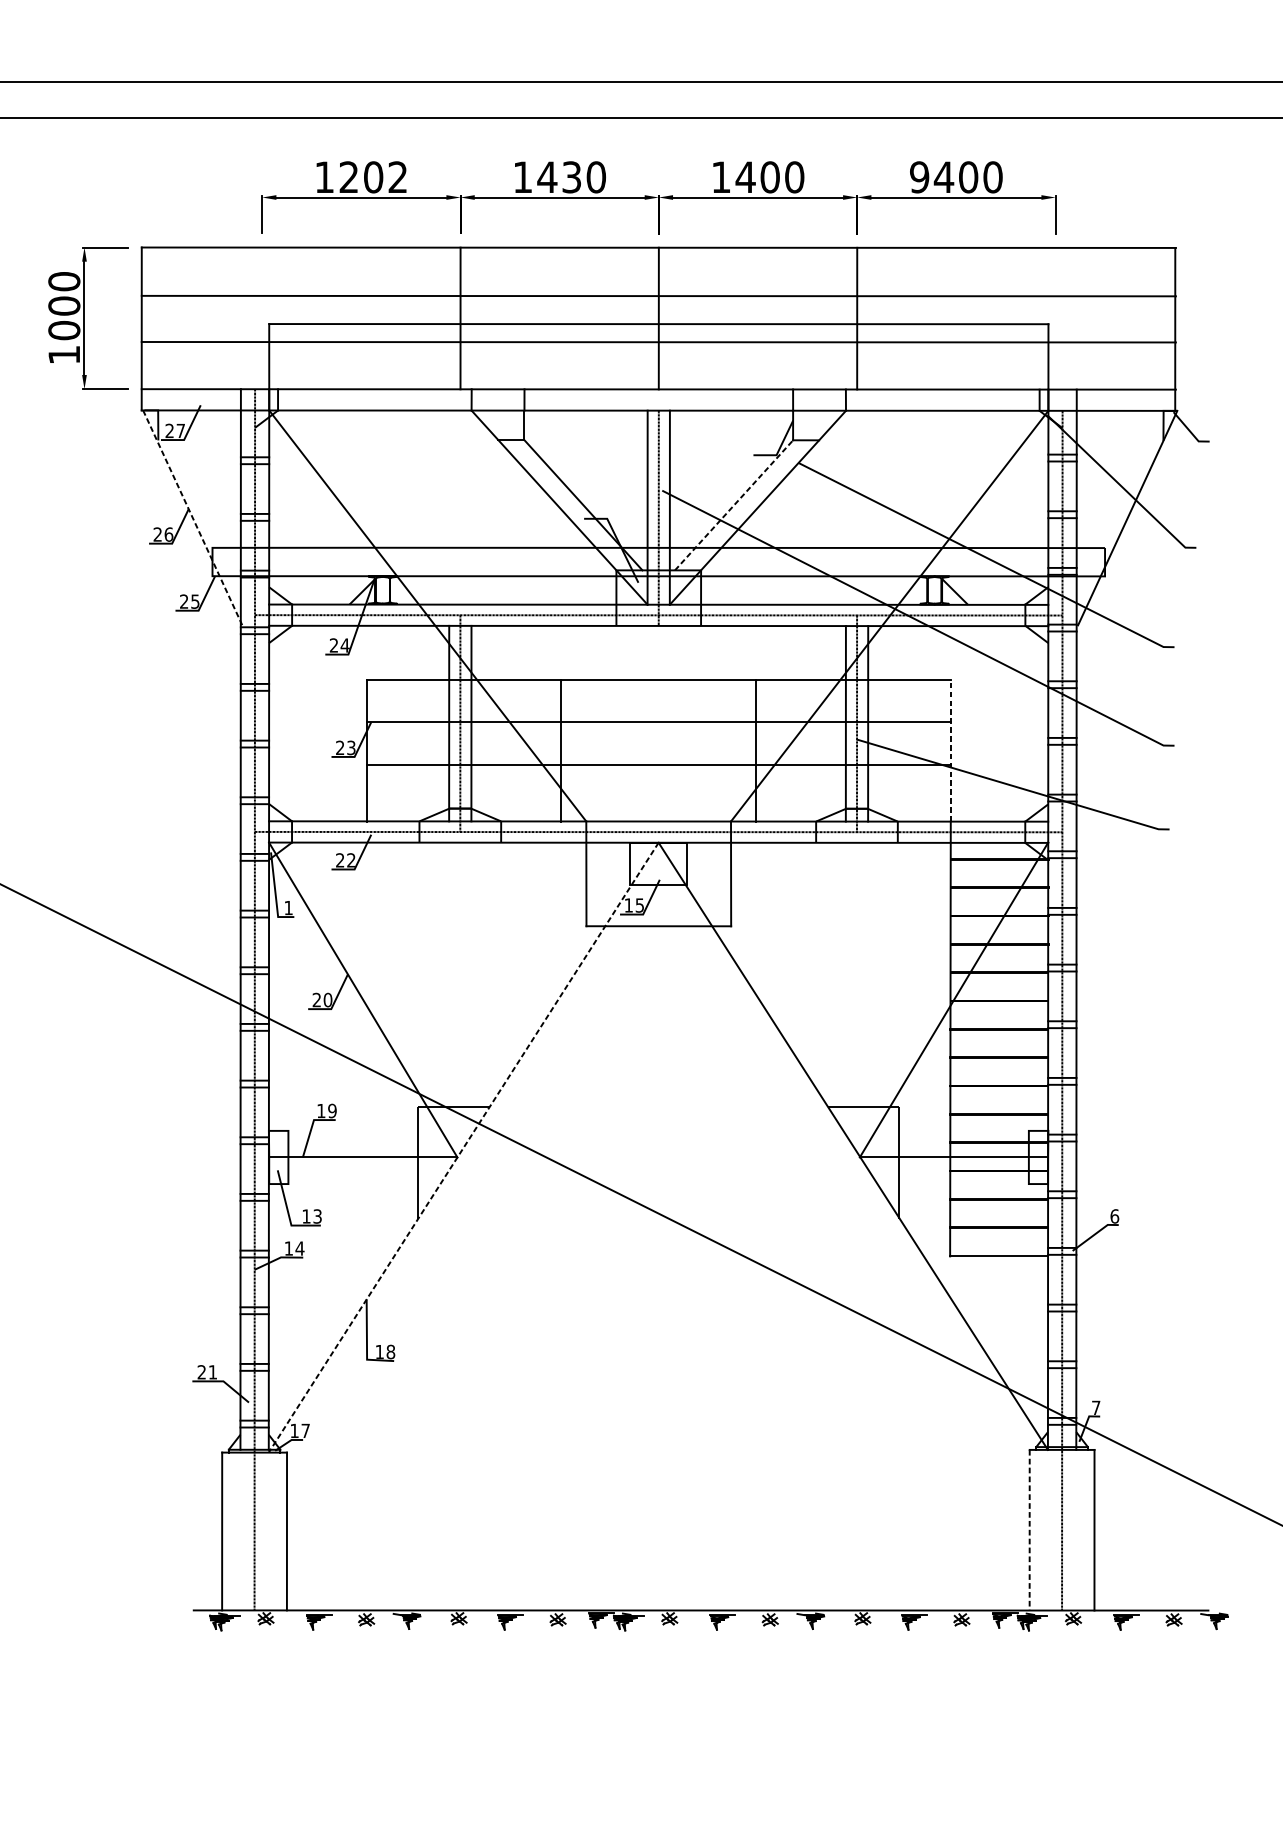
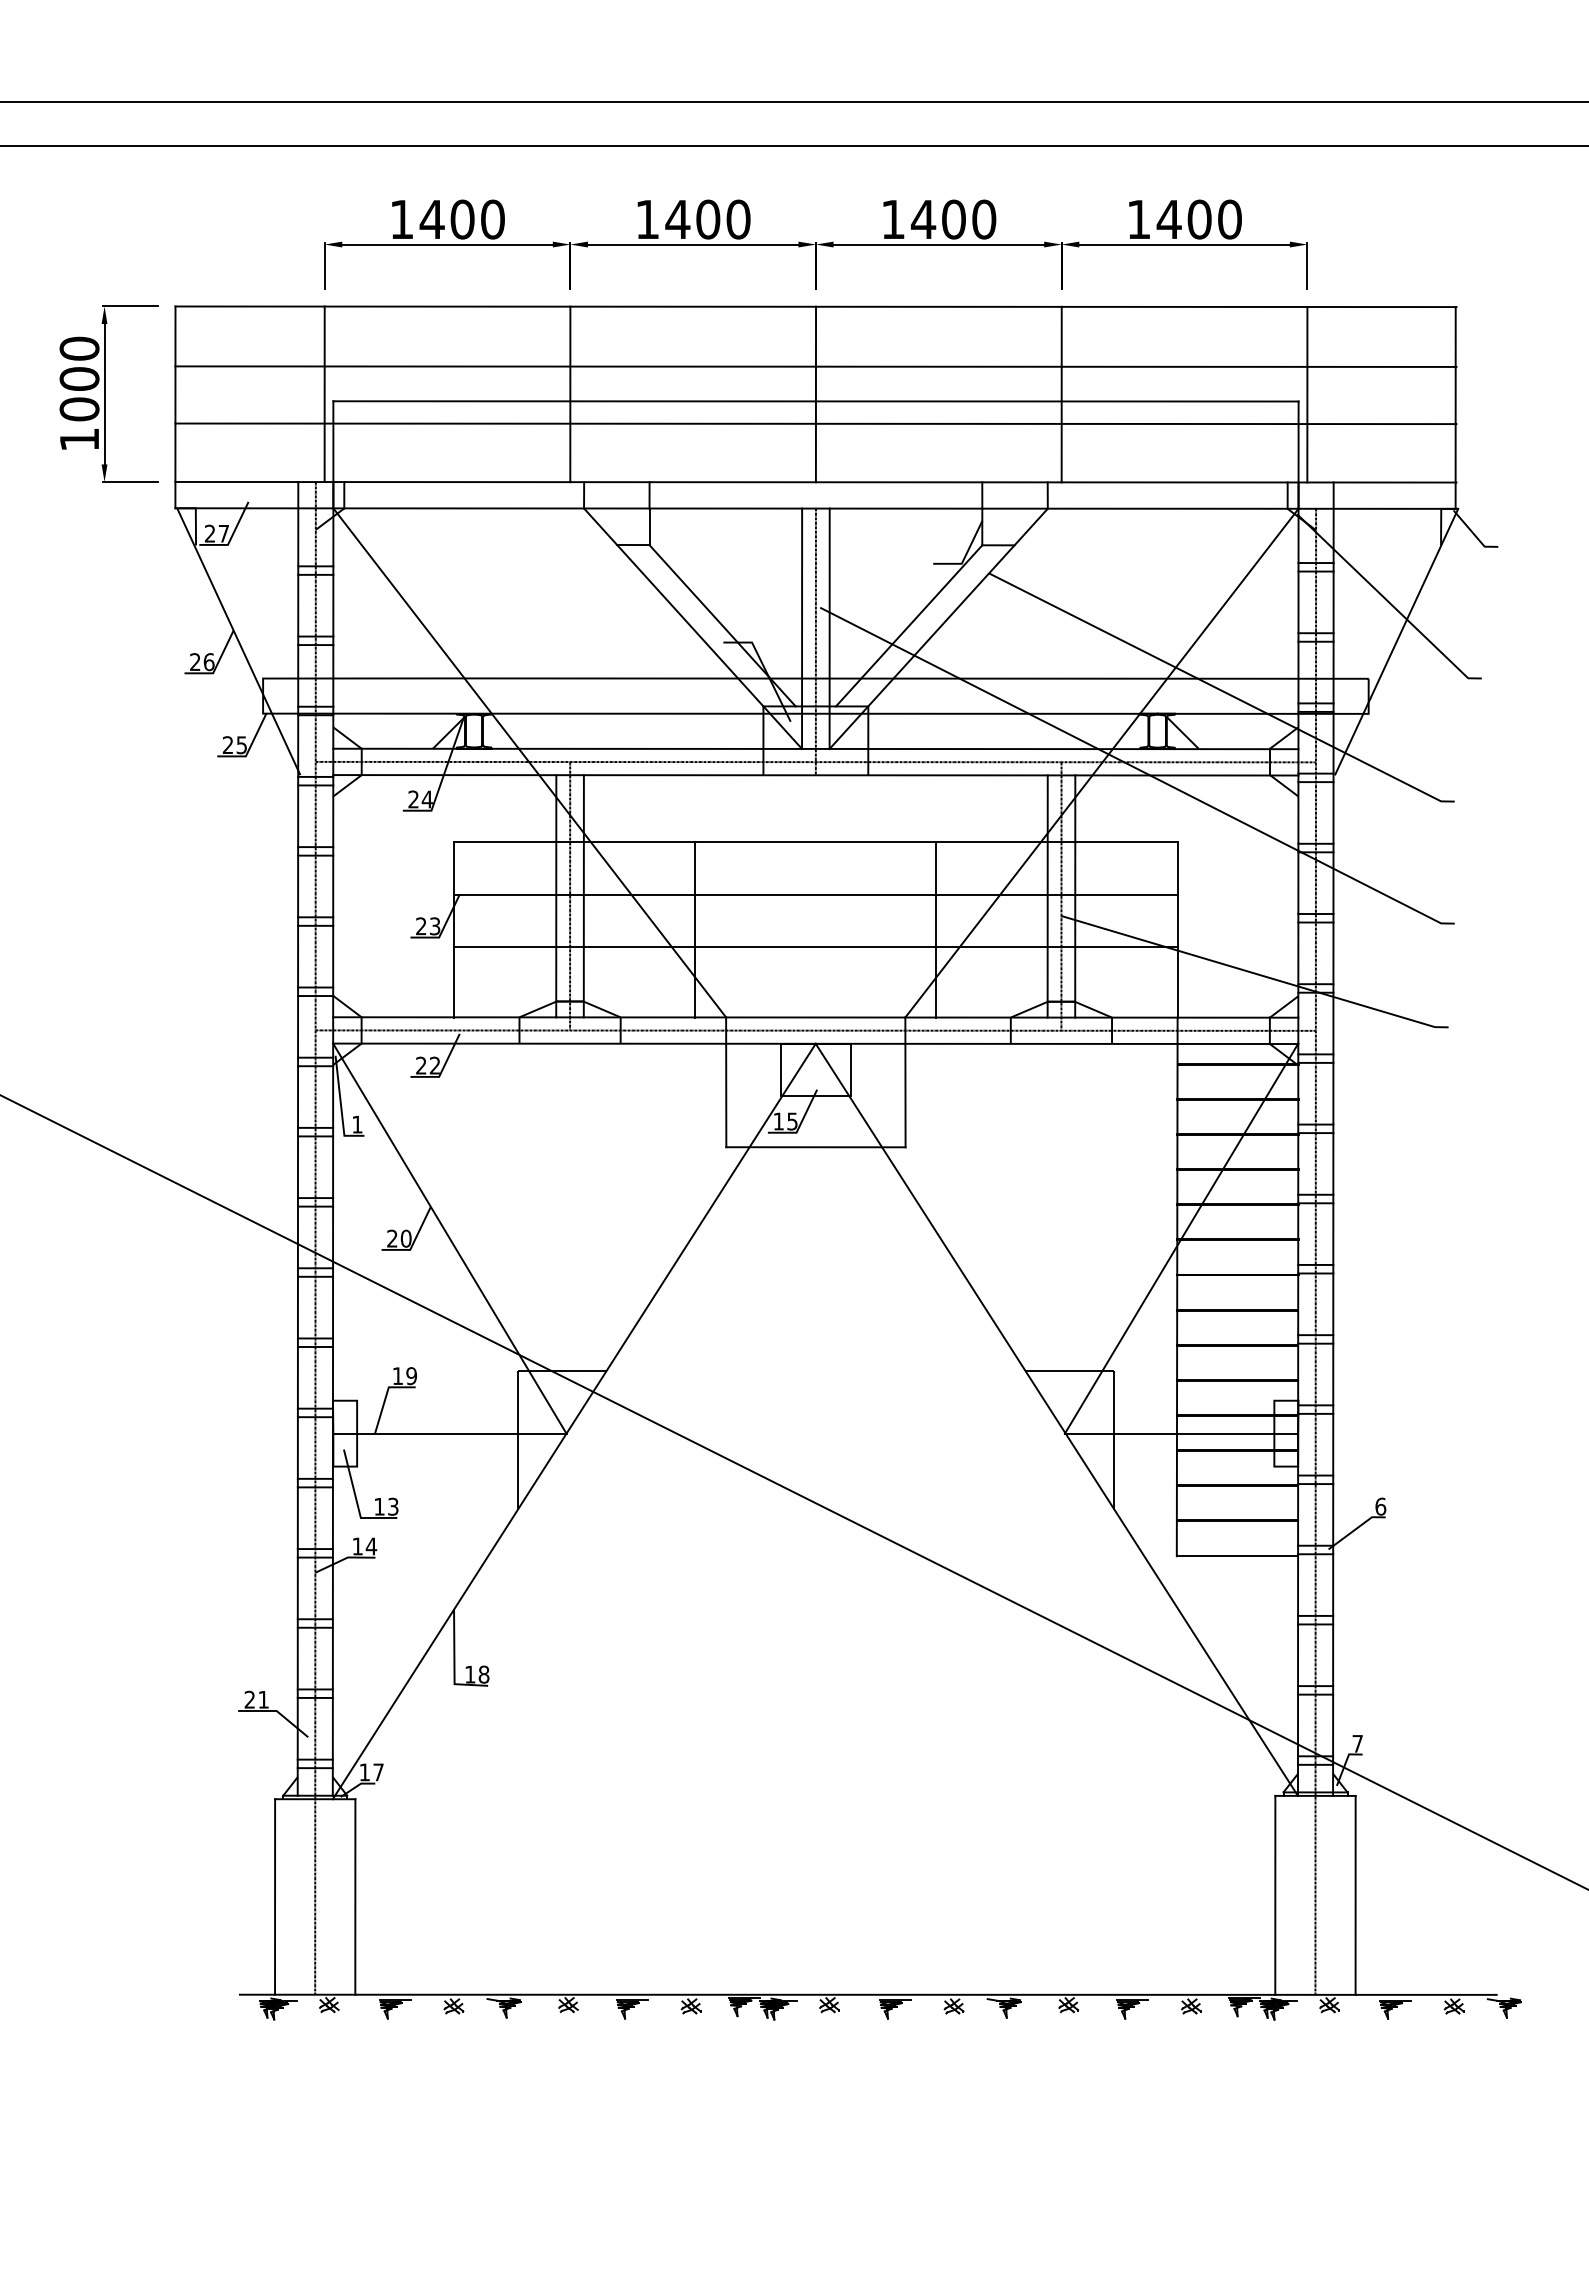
text: (372, 177) -> (461, 219), 1202 -> 1400
text: (572, 177) -> (708, 219), 1430 -> 1400
text: (919, 177) -> (1138, 219), 9400 -> 1400
line: (262, 318) -> (324, 394), added
line: (1055, 318) -> (1307, 394), added
line: (734, 505) -> (909, 625), dashed -> solid
line: (192, 517) -> (238, 641), dashed -> solid
line: (950, 750) -> (1177, 929), dashed -> solid
line: (463, 1147) -> (574, 1421), dashed -> solid
line: (1029, 1530) -> (1275, 1895), dashed -> solid

